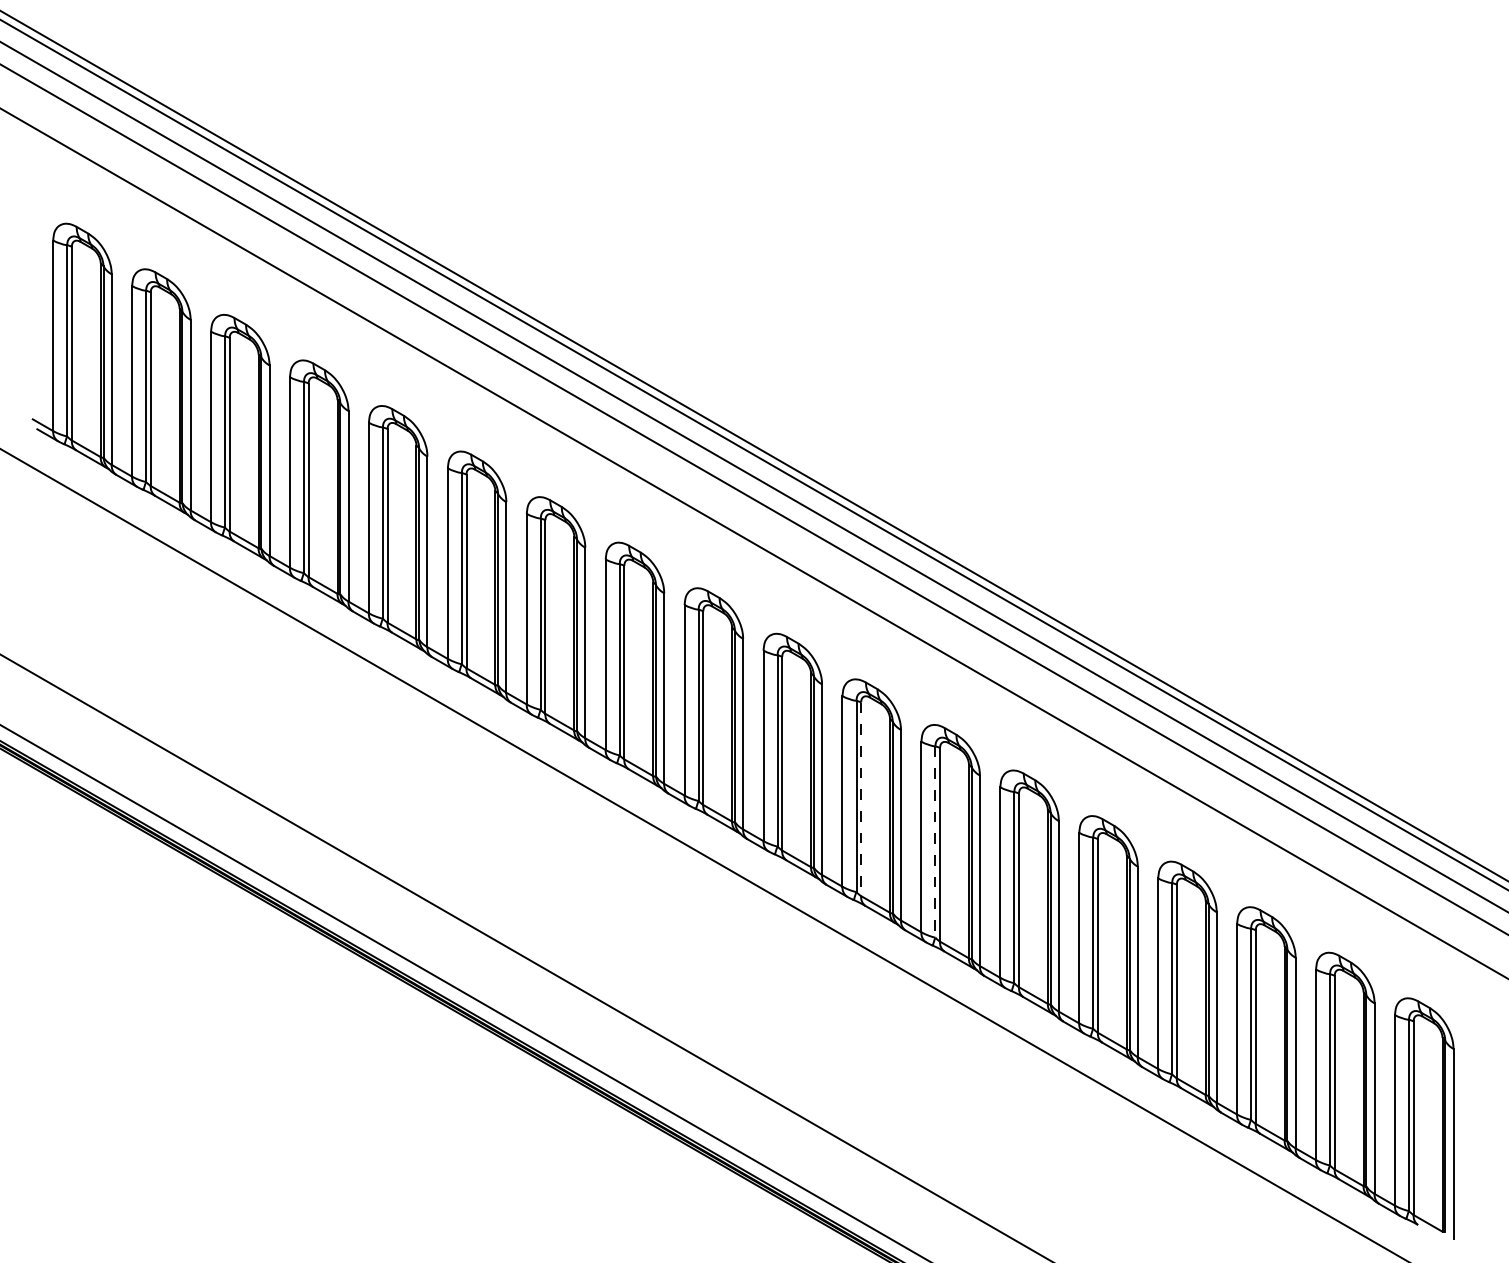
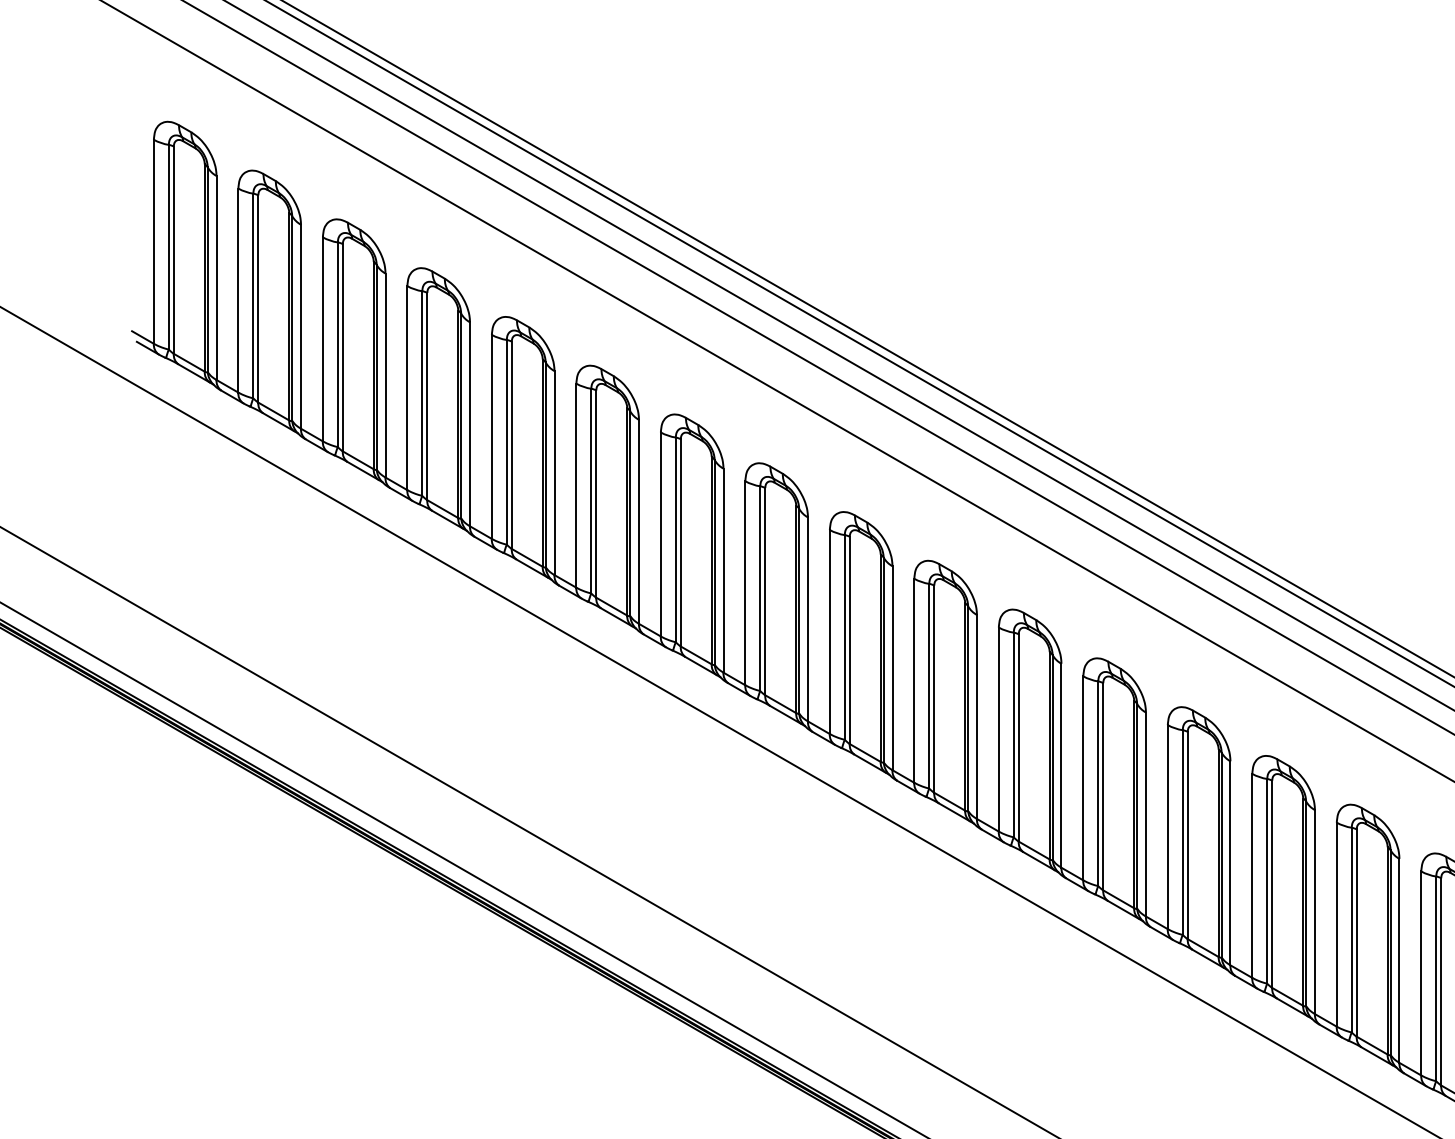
line: (861, 799) -> (1019, 738), dashed -> solid
line: (935, 842) -> (1098, 784), dashed -> solid

